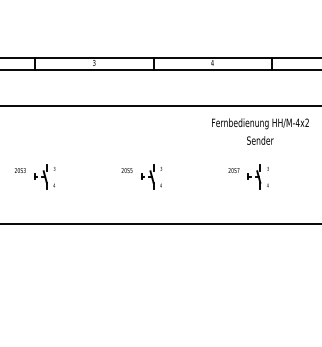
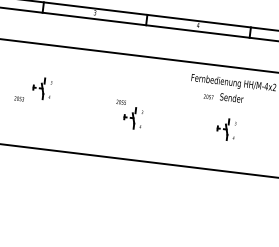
text: (126, 170) -> (120, 102), moved
text: (233, 170) -> (208, 96), moved
part: (44, 176) -> (41, 88), moved

